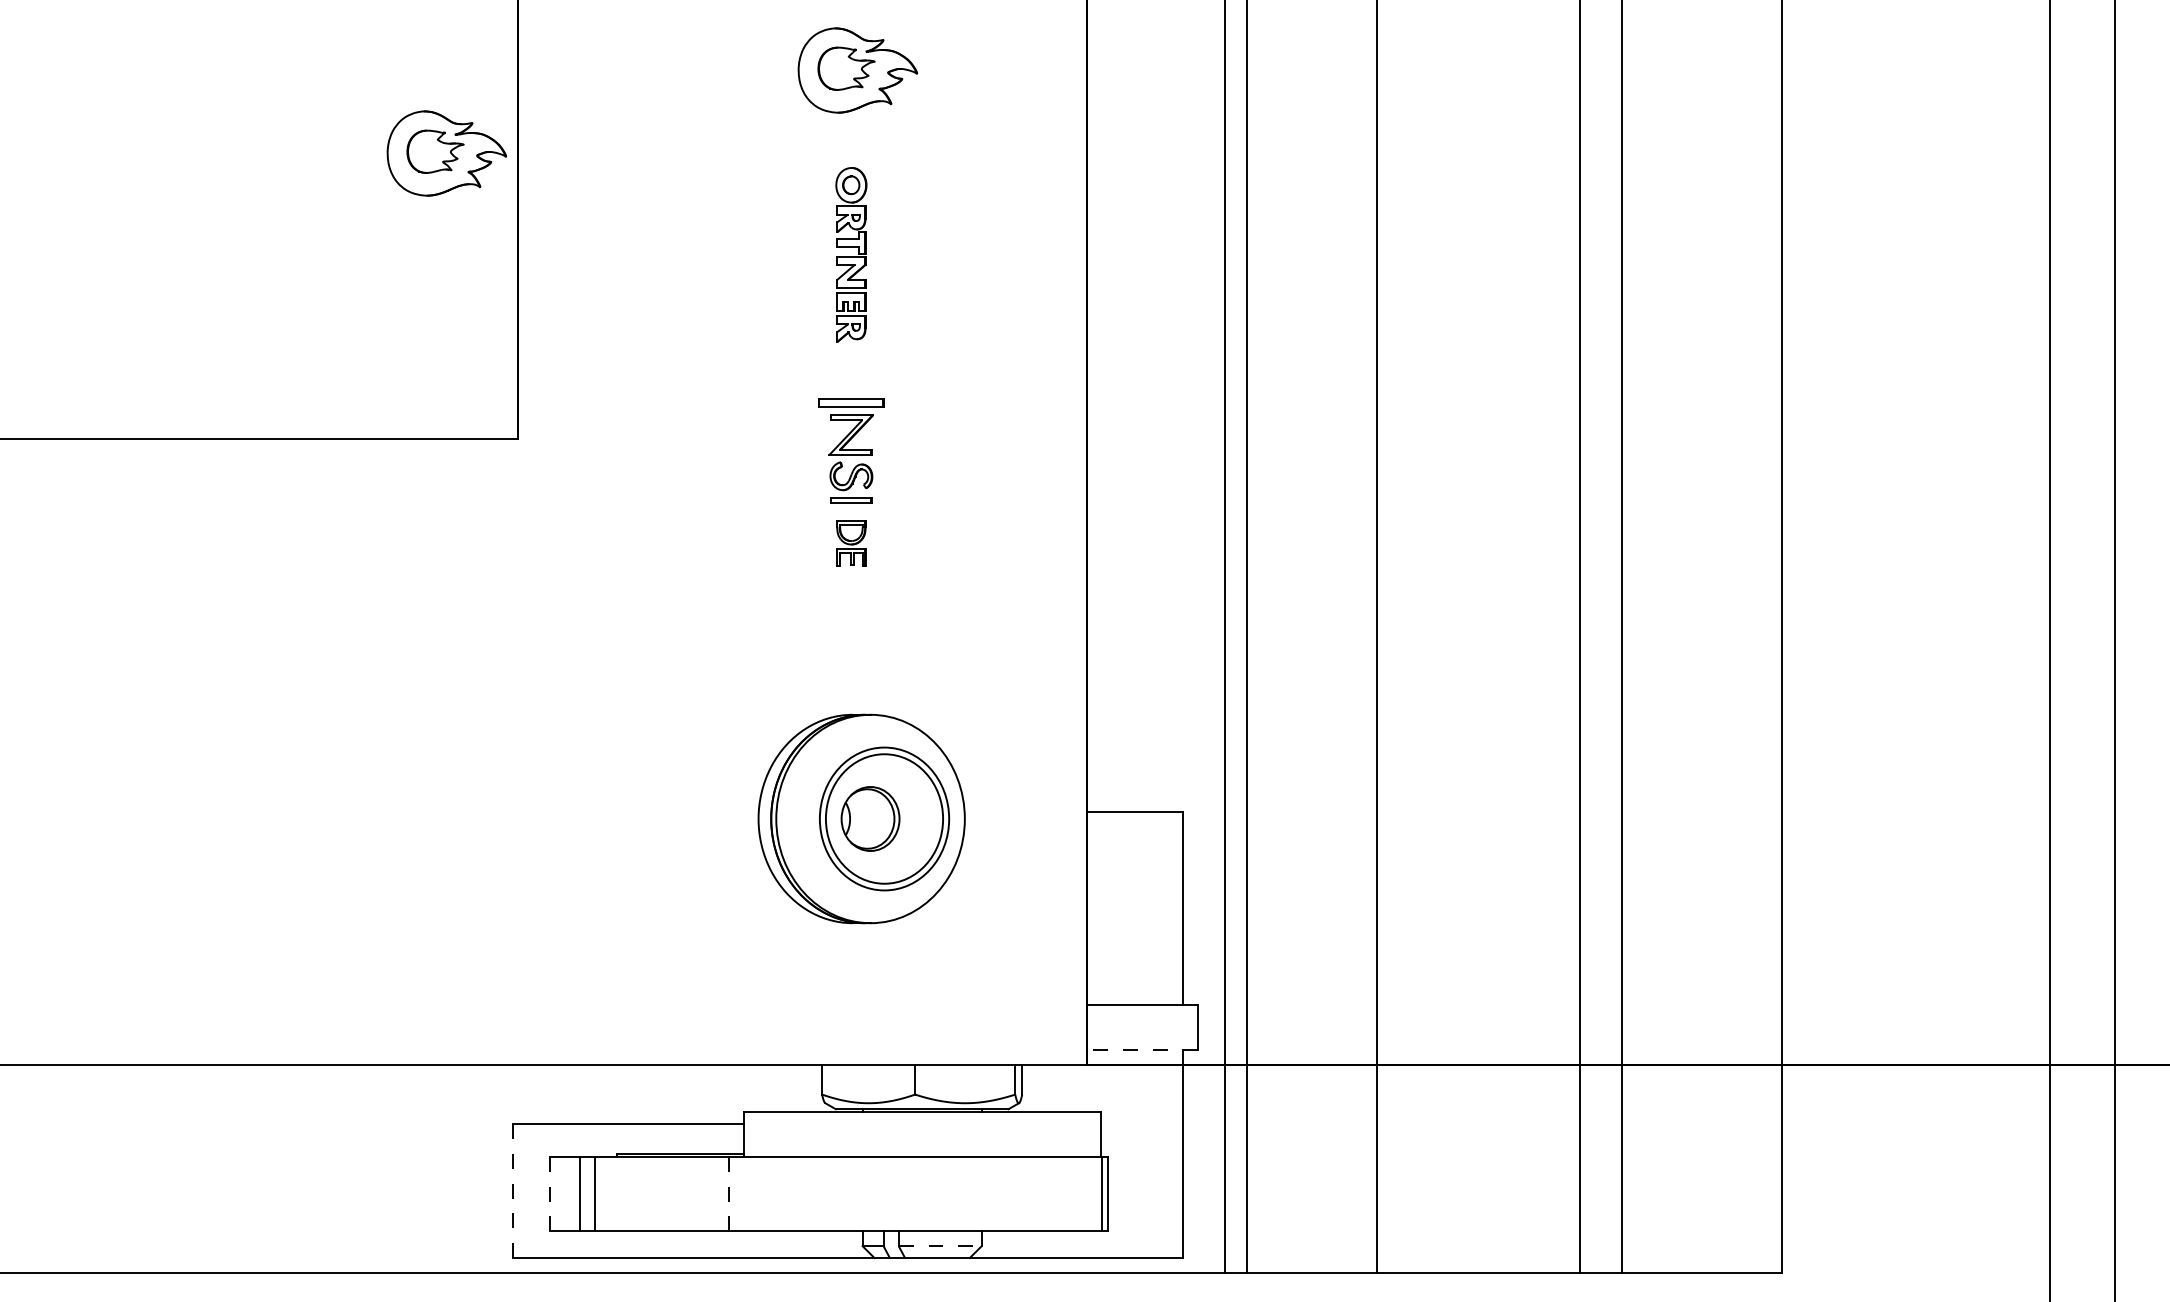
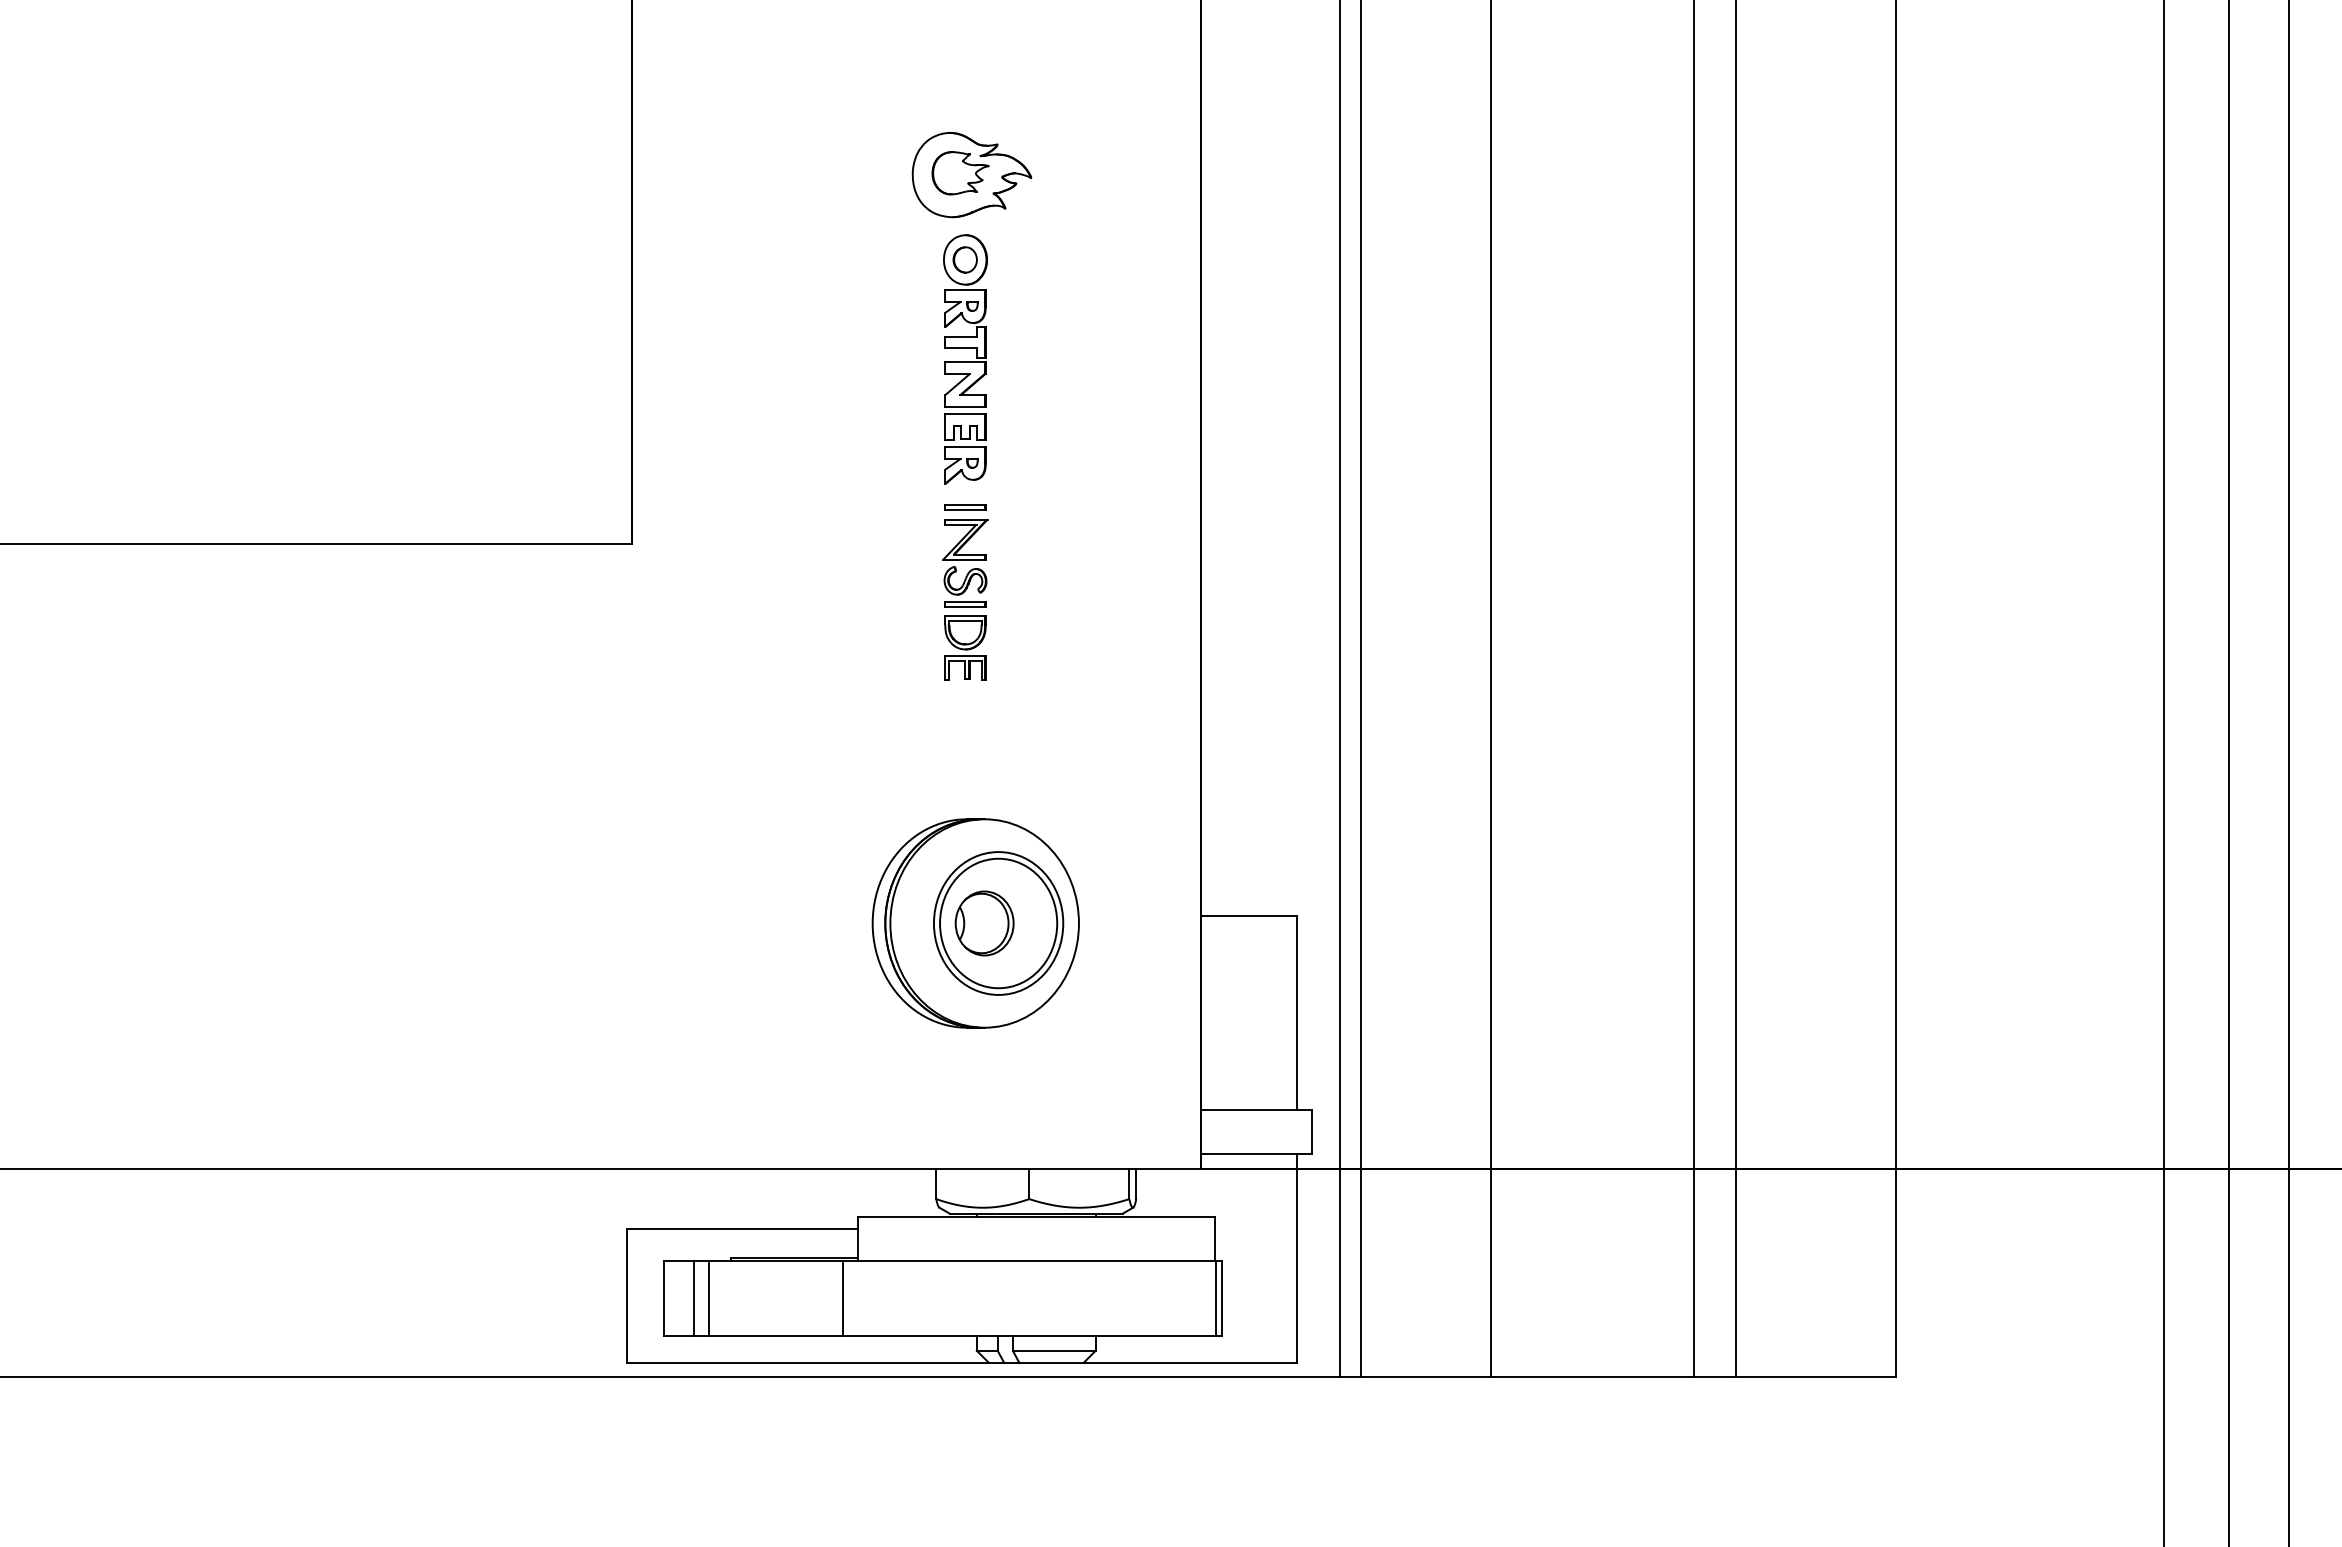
part: (446, 154) -> (560, 258), removed
part: (851, 255) -> (965, 359), size x1.43
part: (851, 403) -> (965, 507), size x0.62
part: (851, 543) -> (965, 647), size x1.43
line: (1141, 1050) -> (1255, 1154), dashed -> solid
line: (512, 1191) -> (626, 1295), dashed -> solid
line: (550, 1195) -> (664, 1299), dashed -> solid
line: (728, 1195) -> (842, 1299), dashed -> solid
line: (940, 1246) -> (1054, 1350), dashed -> solid

